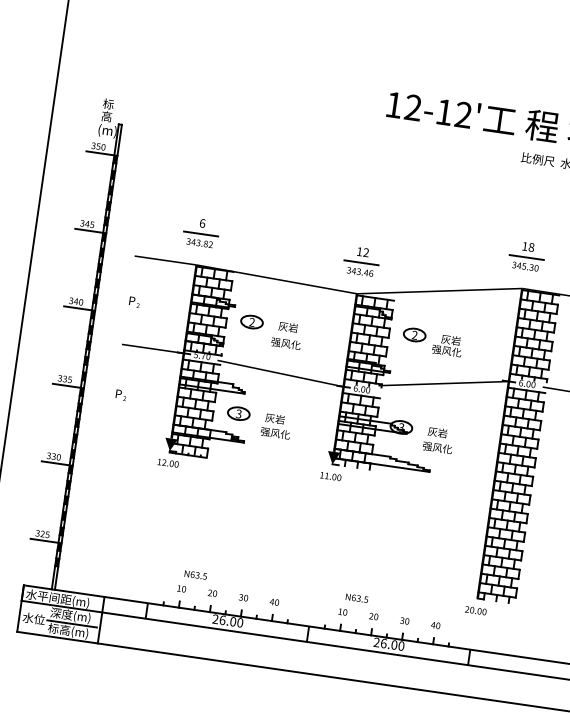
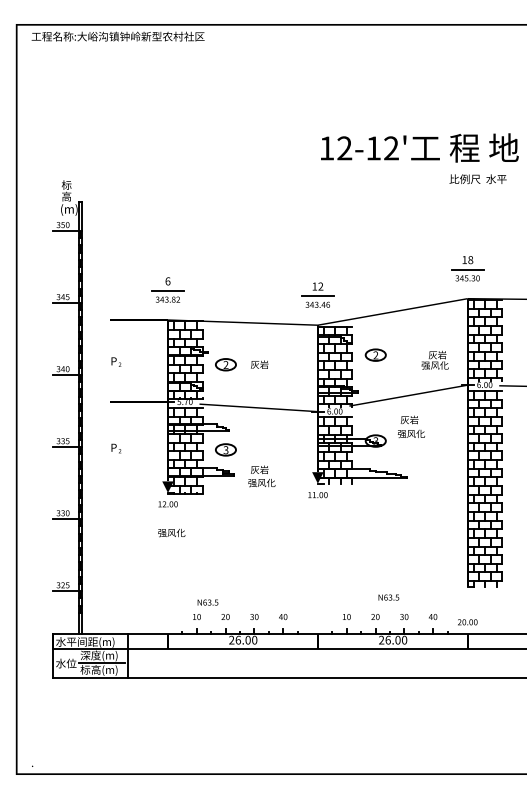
text: (285, 344) -> (171, 533), moved
text: (447, 344) -> (434, 359), moved
text: (276, 426) -> (261, 476), moved
text: (438, 439) -> (411, 426), moved
text: (356, 598) -> (388, 597), moved
text: (475, 610) -> (467, 622), moved

